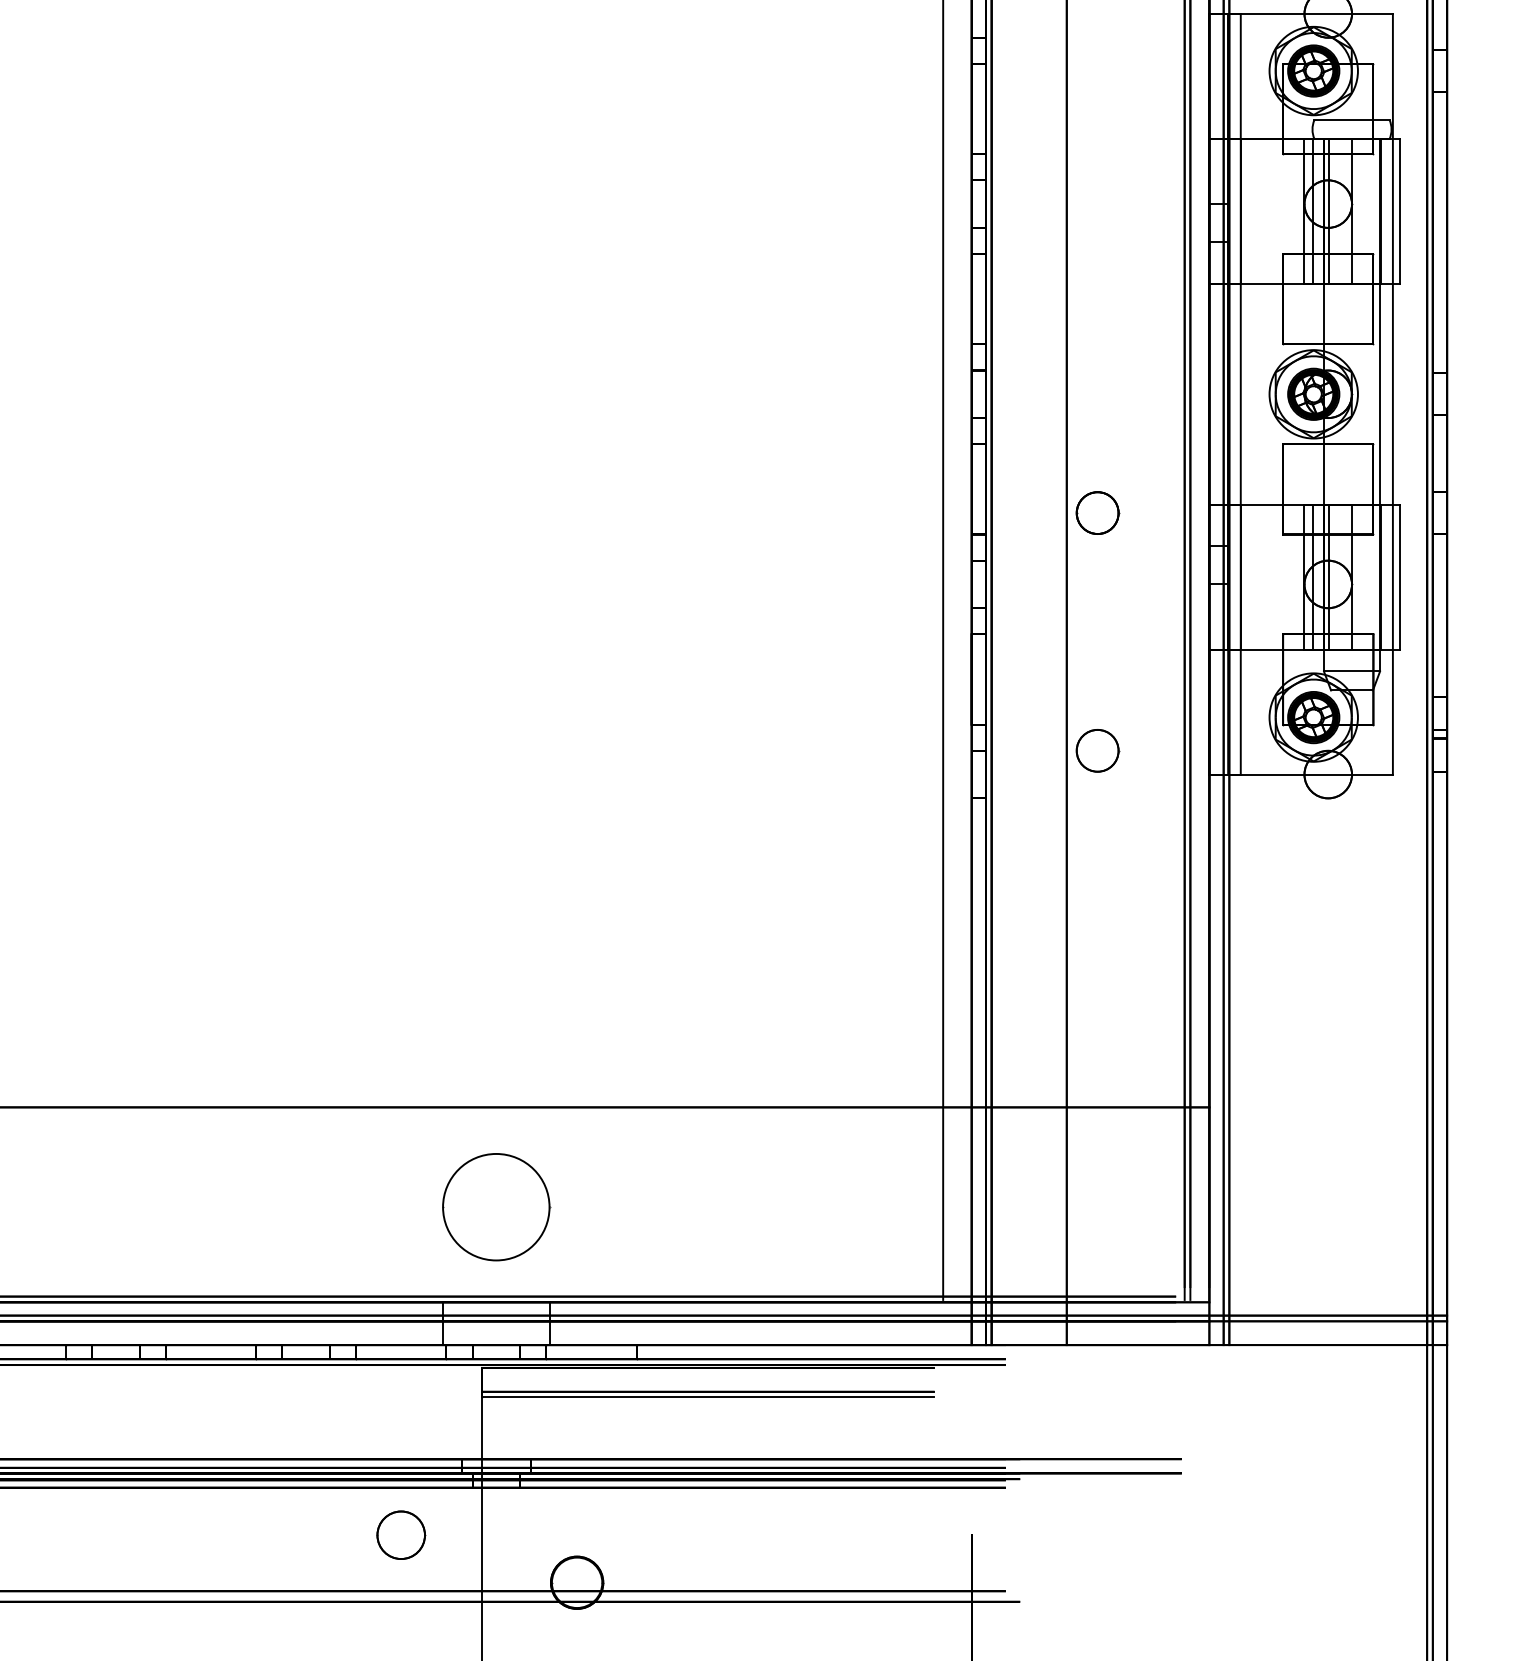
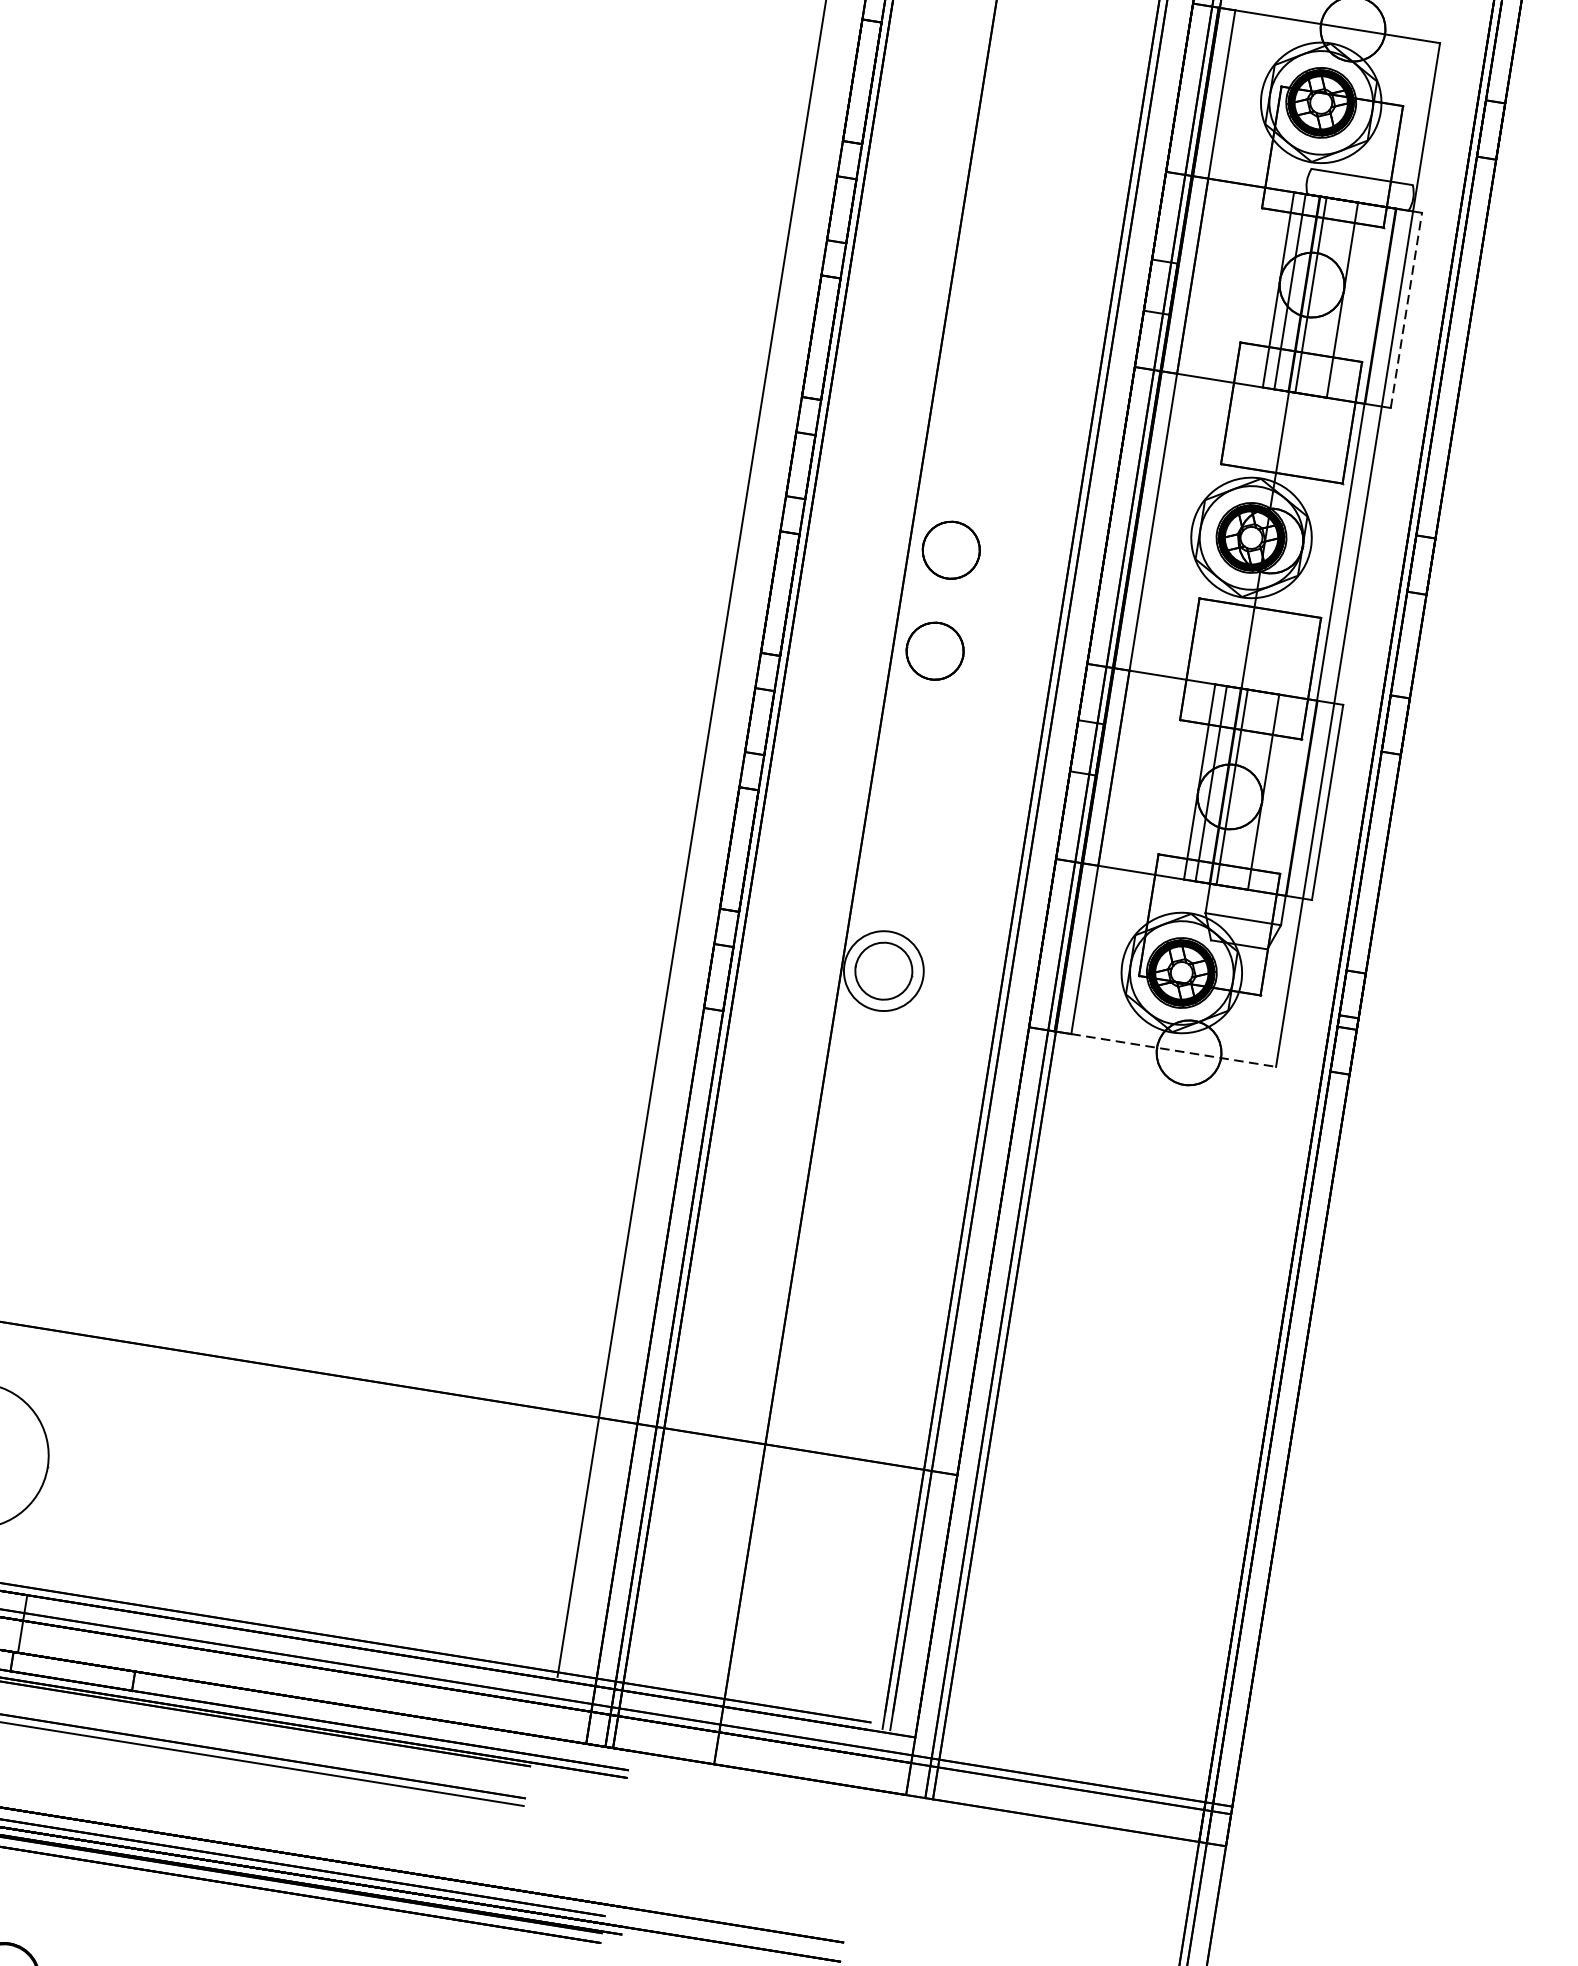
line: (1399, 211) -> (1406, 310), solid -> dashed
part: (1097, 437) -> (951, 549), added
circle: (1097, 750) -> (883, 970), size x1.4
line: (1317, 774) -> (1174, 1050), solid -> dashed

